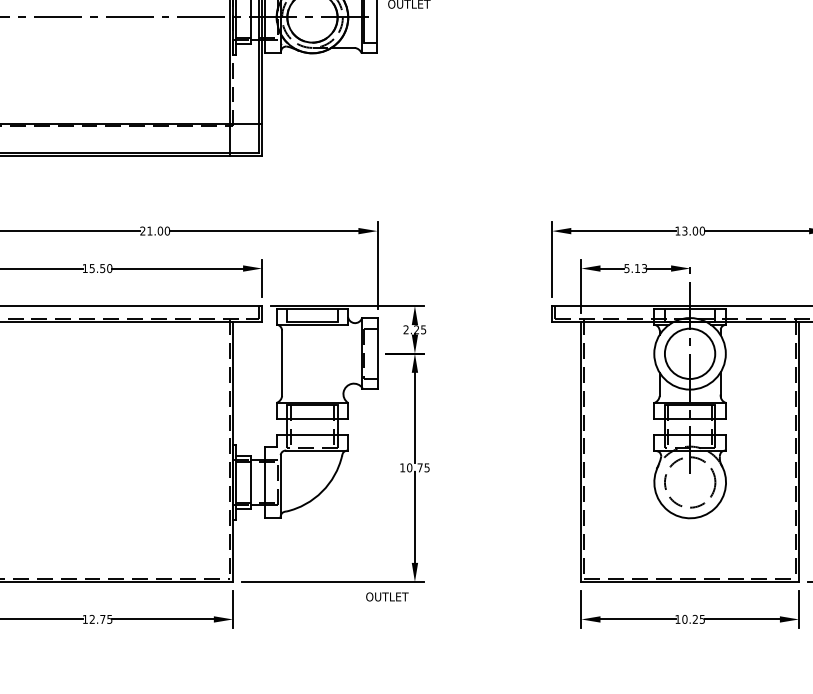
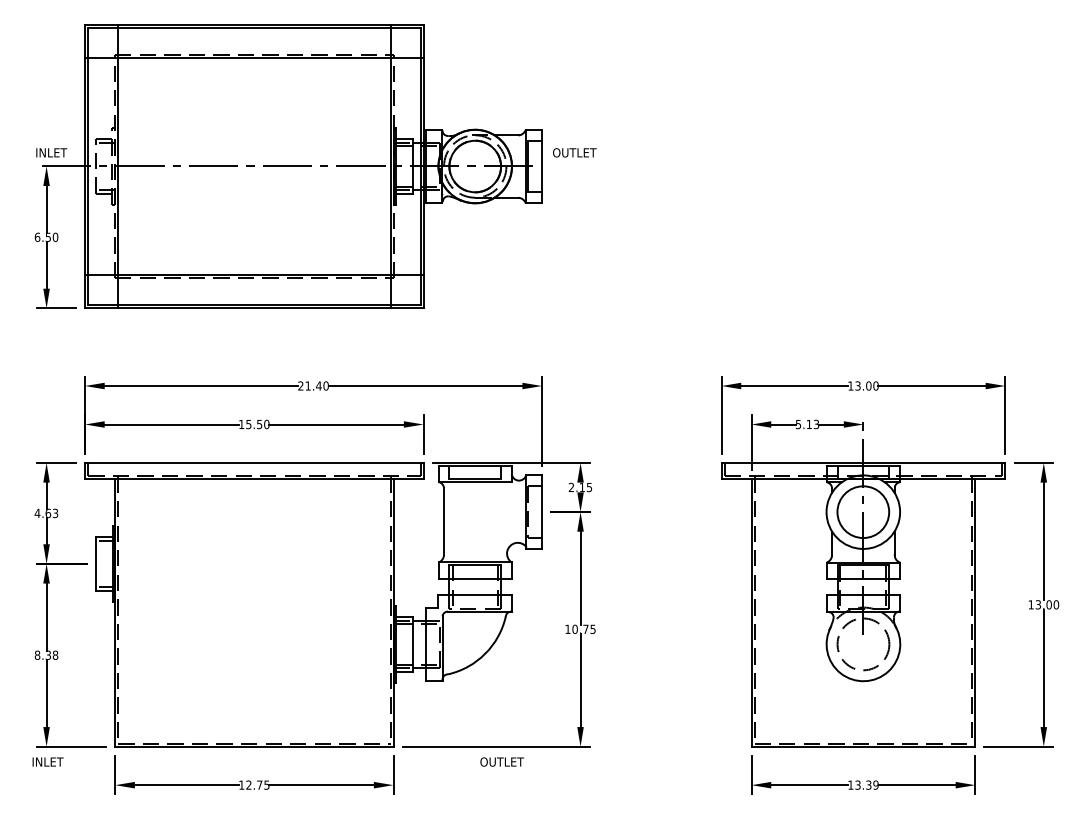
text: (160, 230) -> (318, 385), 21.00 -> 21.40
text: (415, 329) -> (581, 487), 2.25 -> 2.15
text: (386, 596) -> (501, 761), moved
text: (693, 618) -> (866, 784), 10.25 -> 13.39

